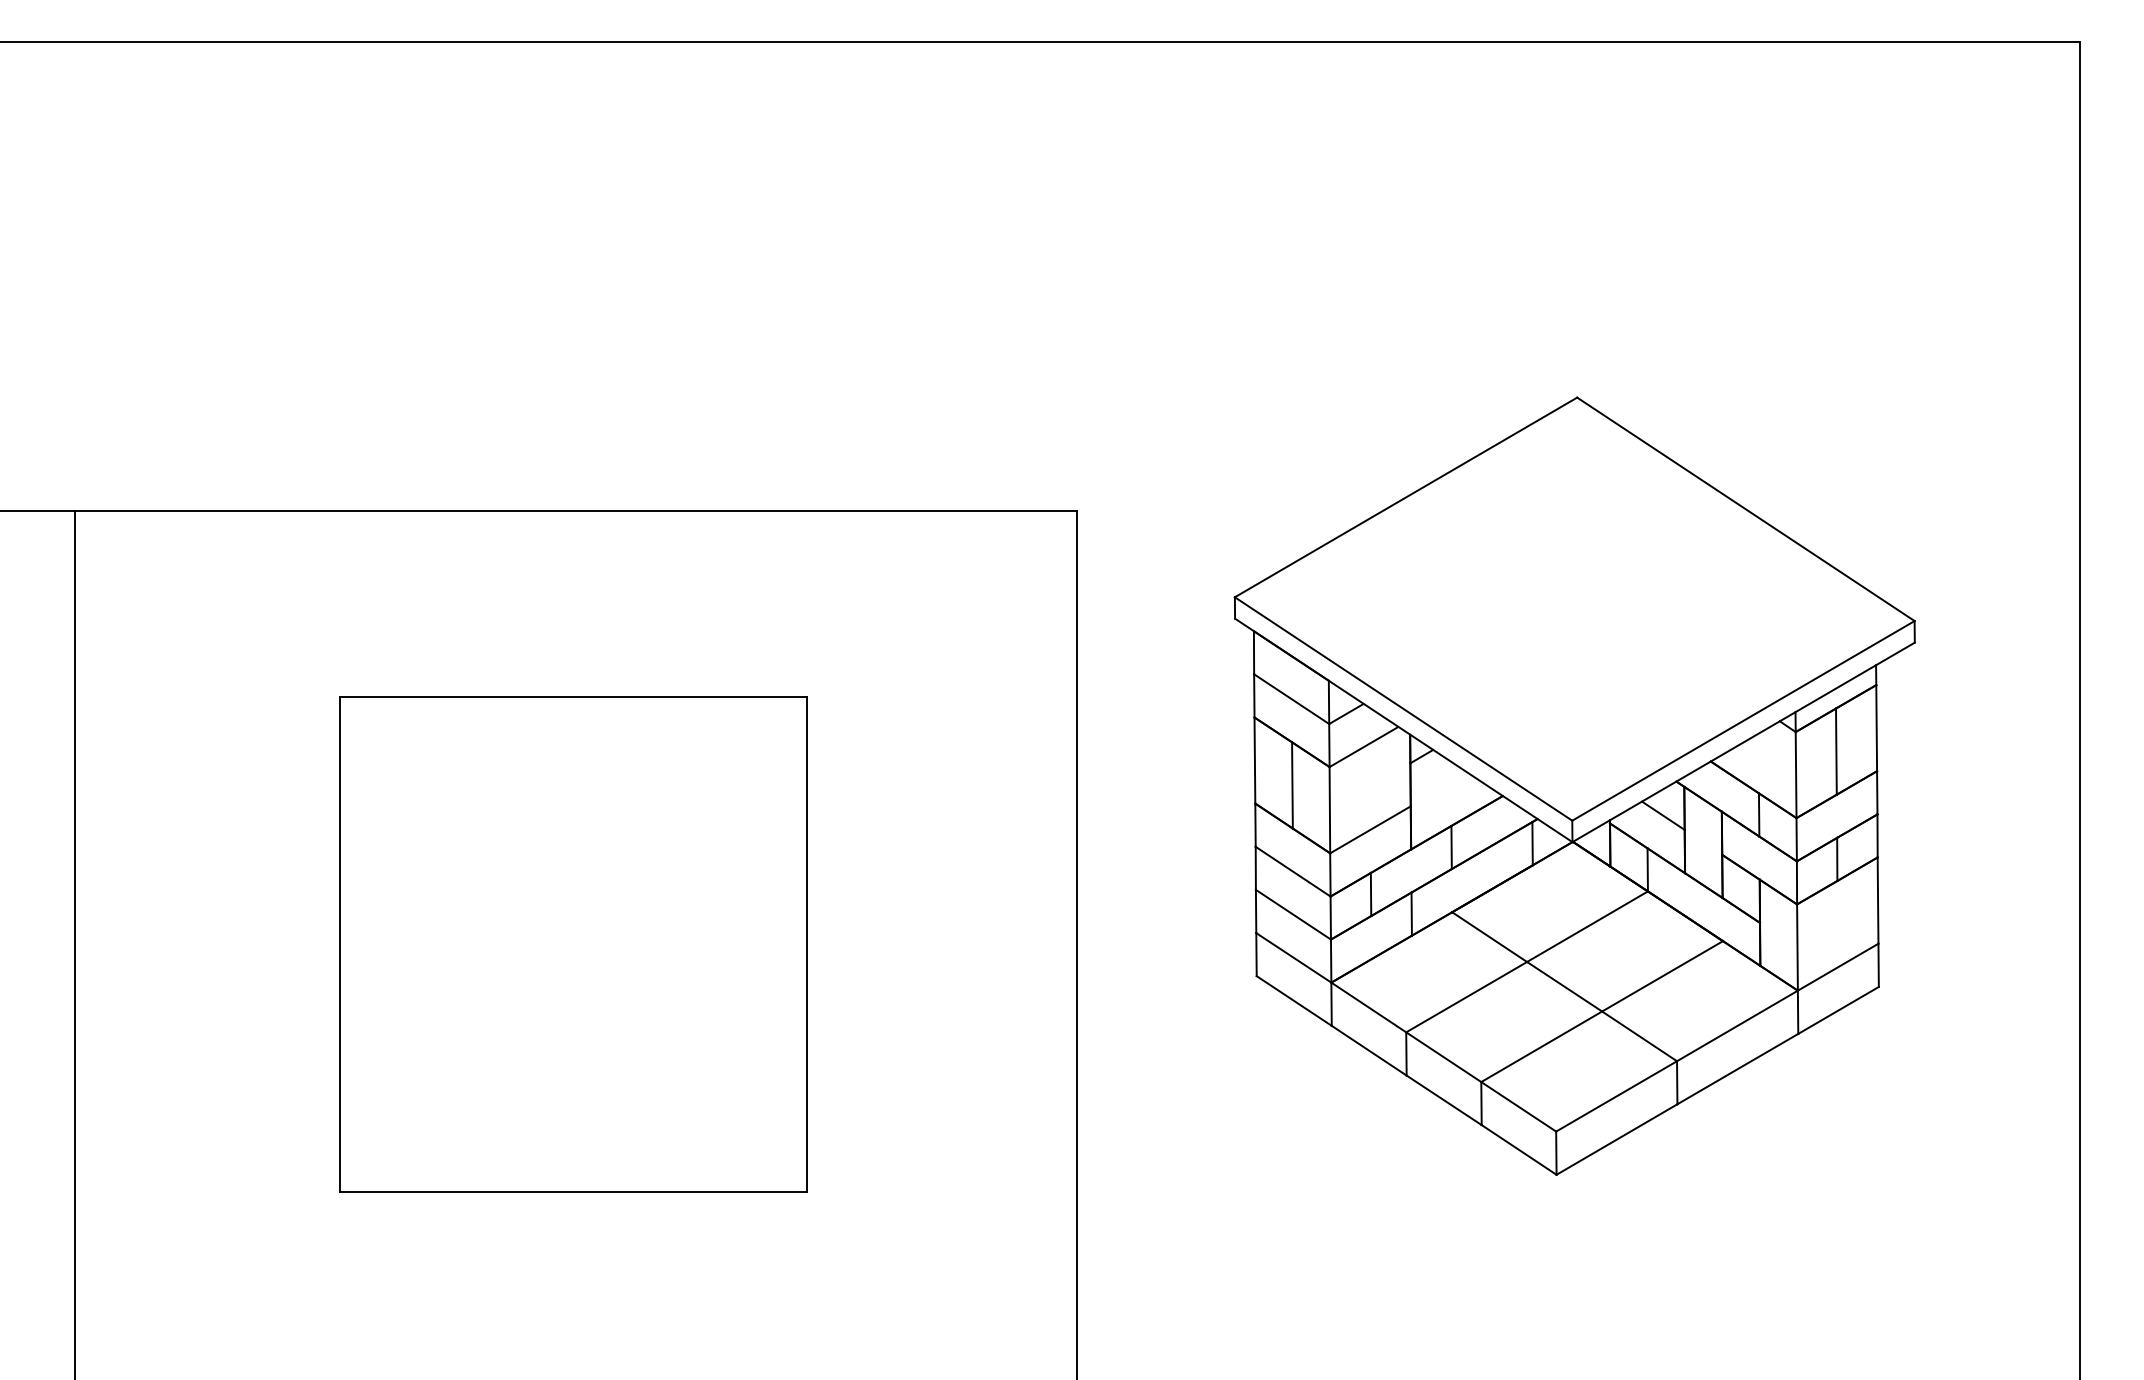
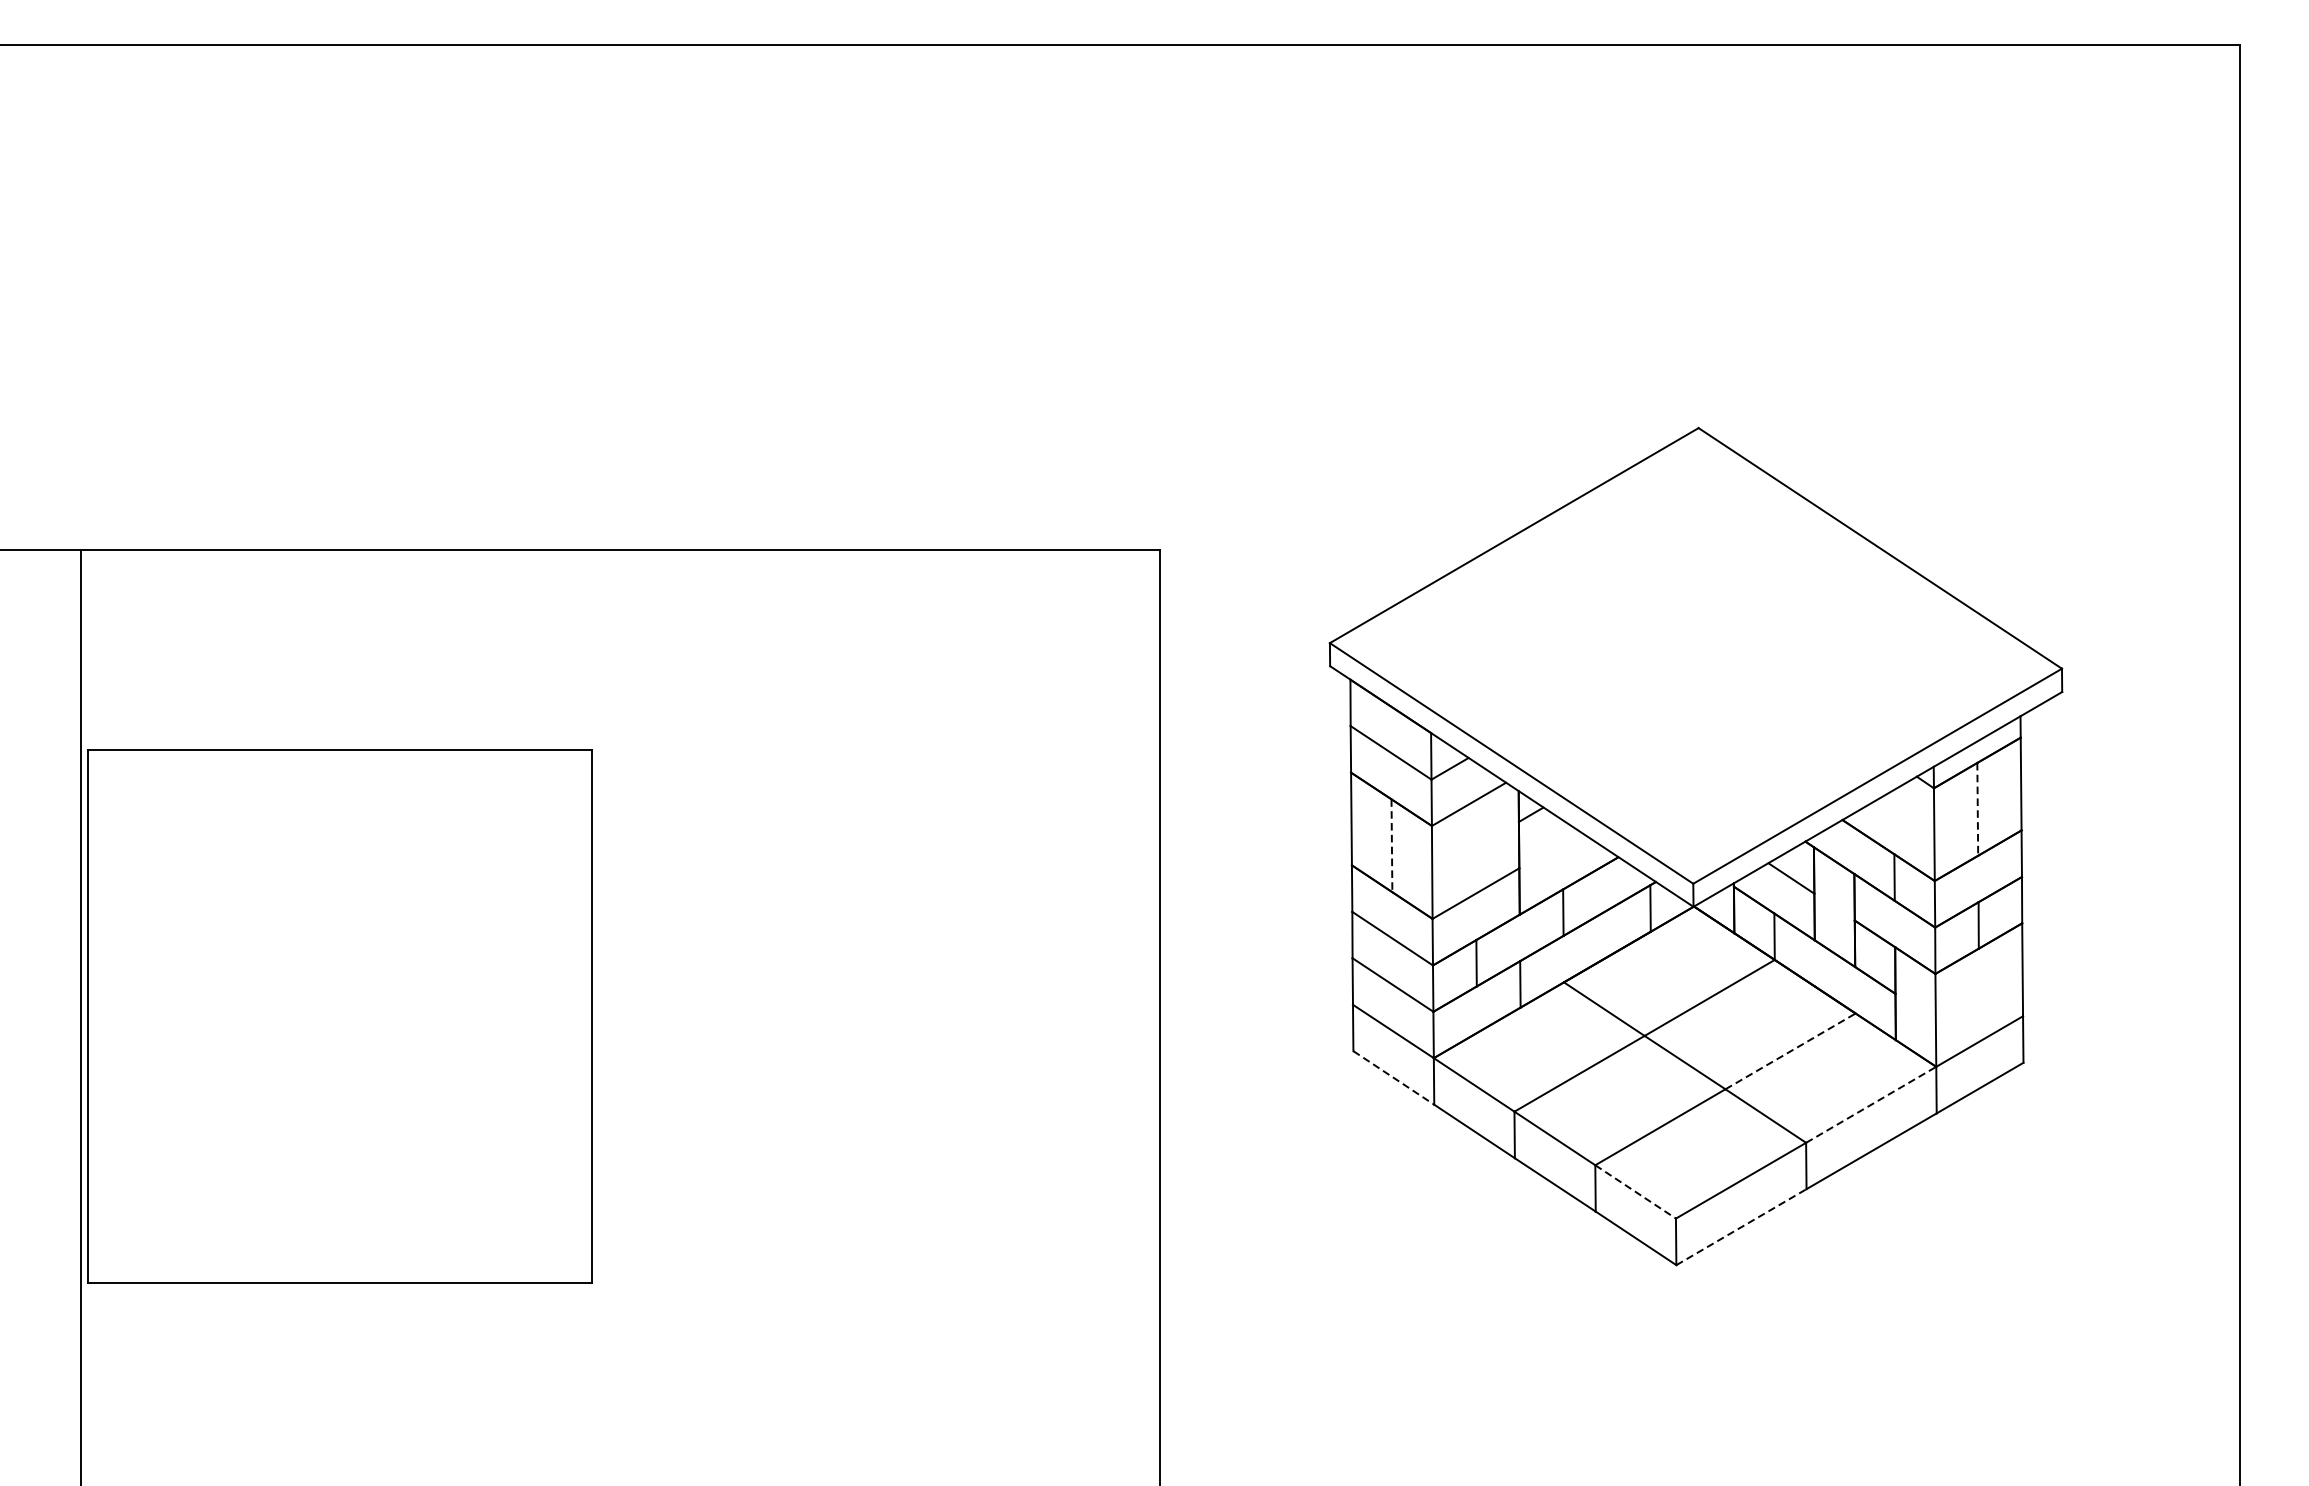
line: (1836, 752) -> (1977, 810), solid -> dashed
line: (1292, 785) -> (1391, 845), solid -> dashed
part: (573, 944) -> (339, 1017), moved
line: (1662, 976) -> (1790, 1051), solid -> dashed
line: (1294, 1001) -> (1394, 1078), solid -> dashed
line: (1737, 1025) -> (1871, 1104), solid -> dashed
line: (1518, 1106) -> (1635, 1191), solid -> dashed
line: (1616, 1139) -> (1740, 1227), solid -> dashed

